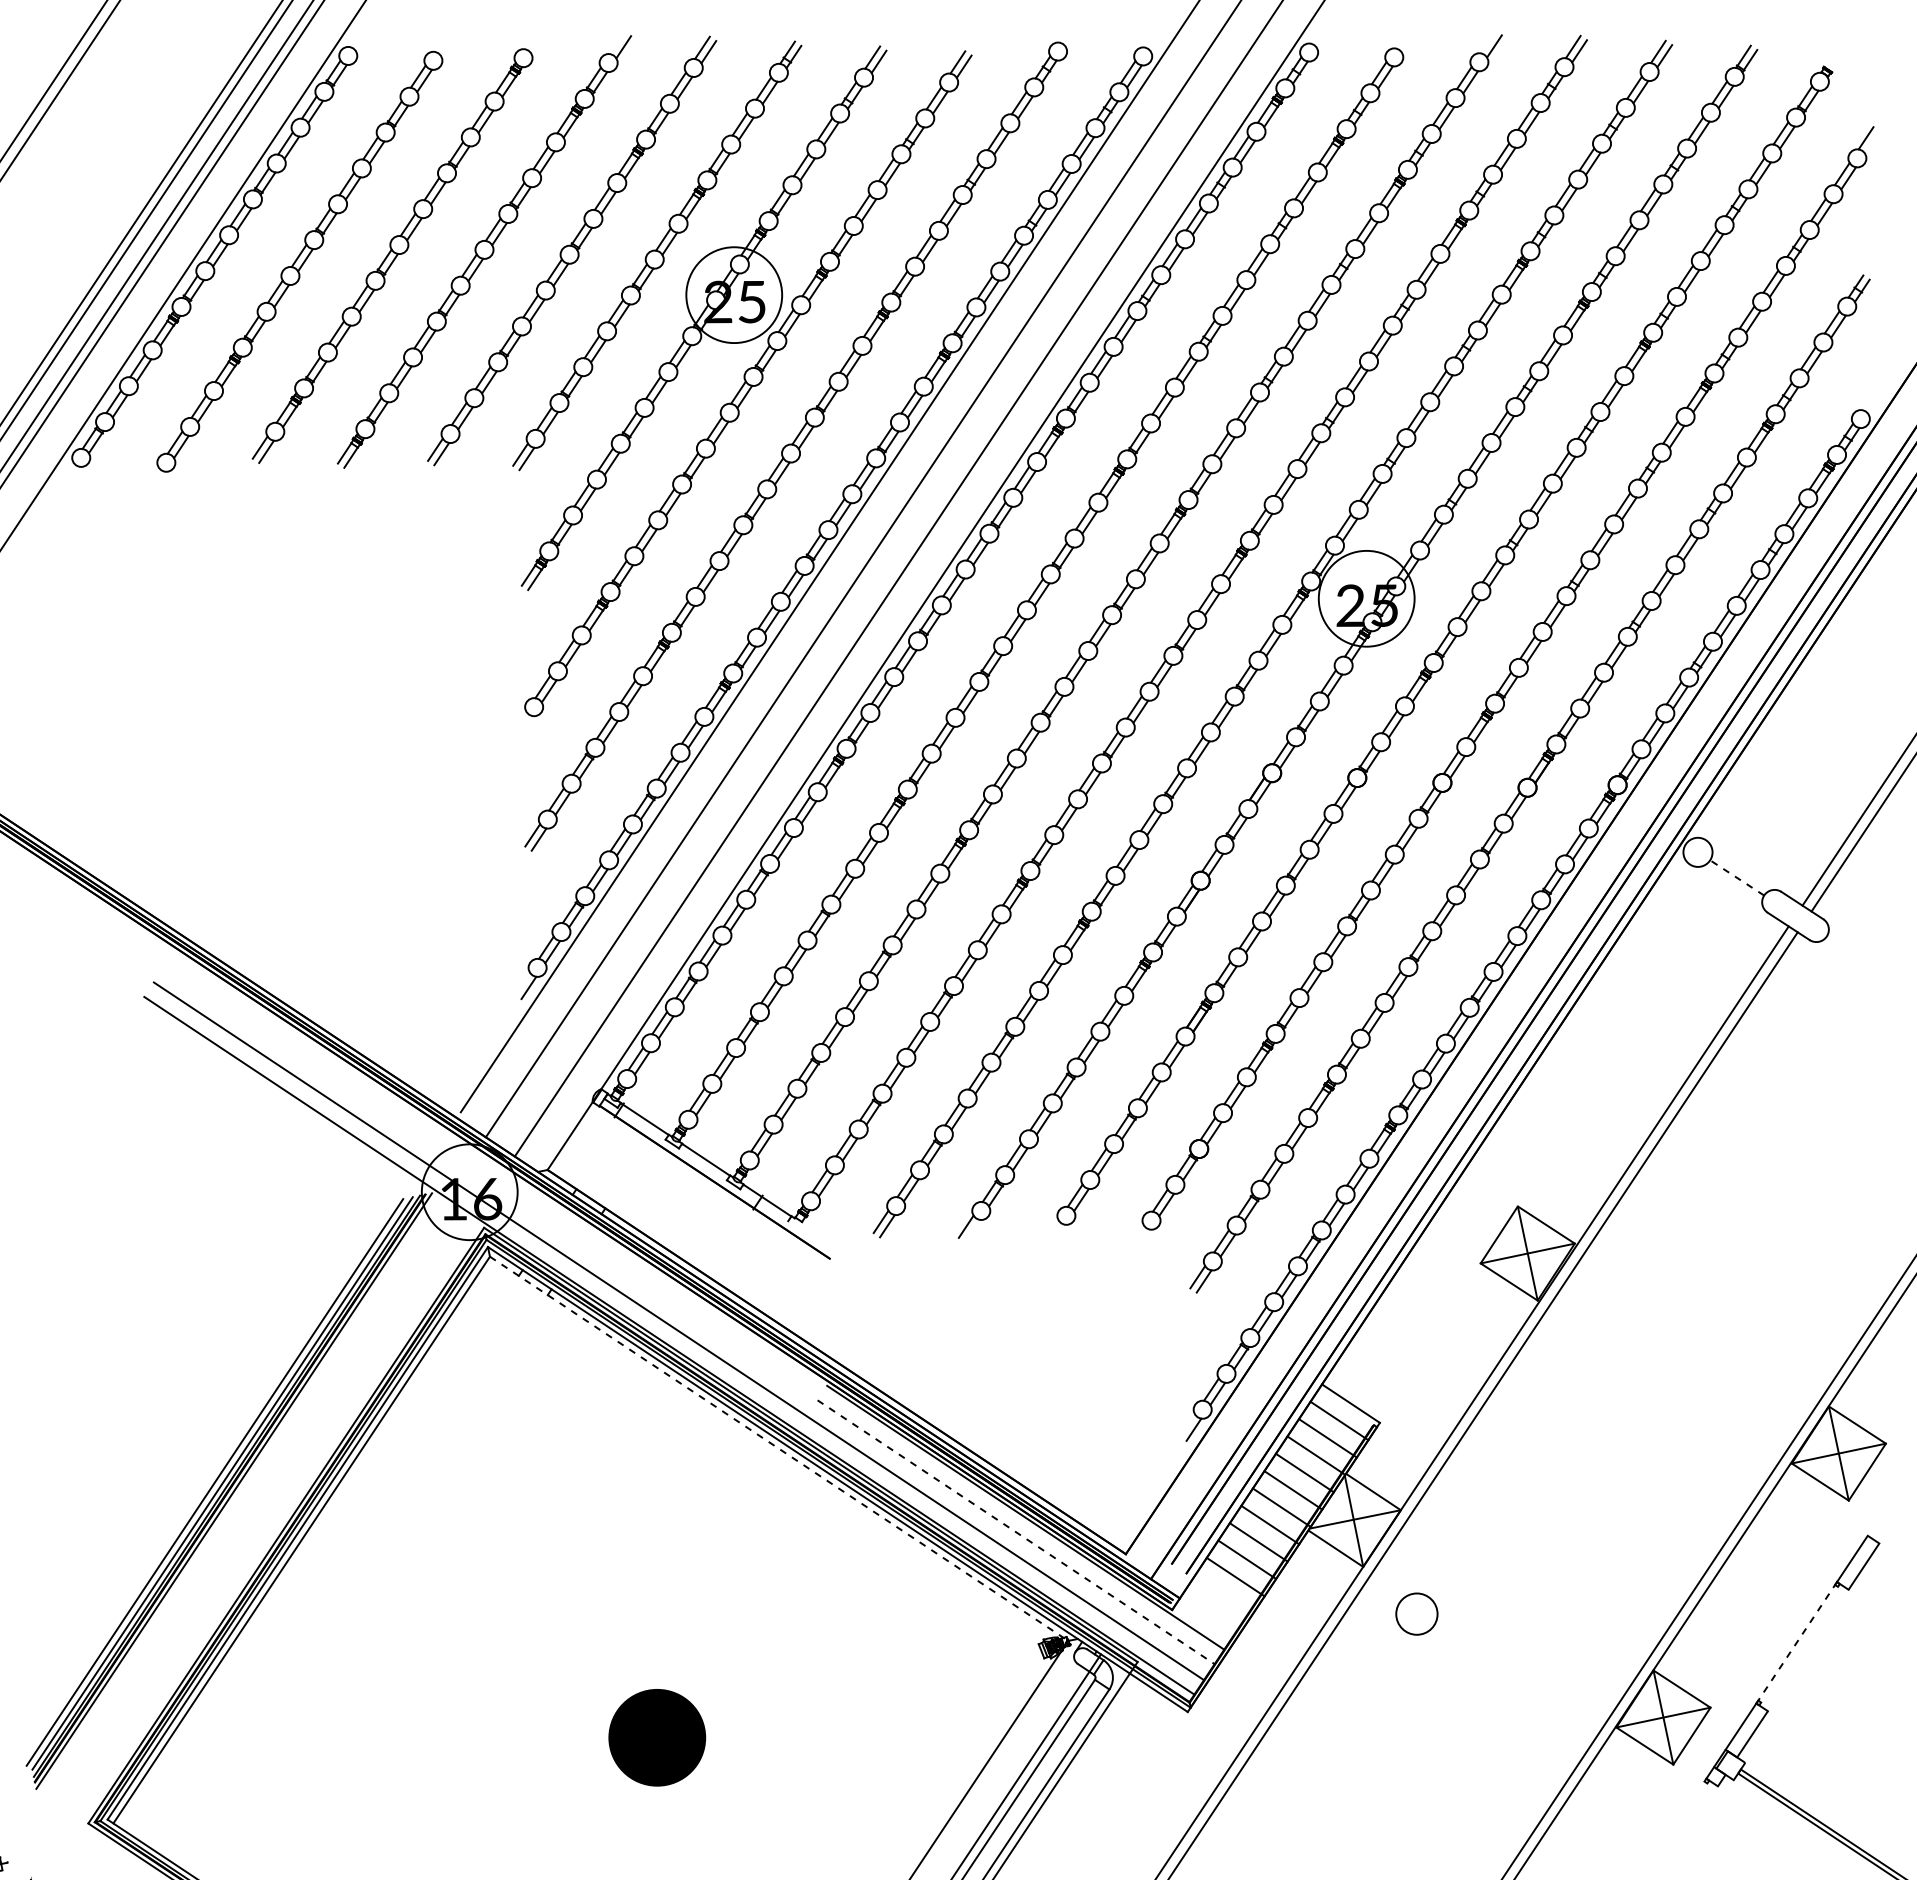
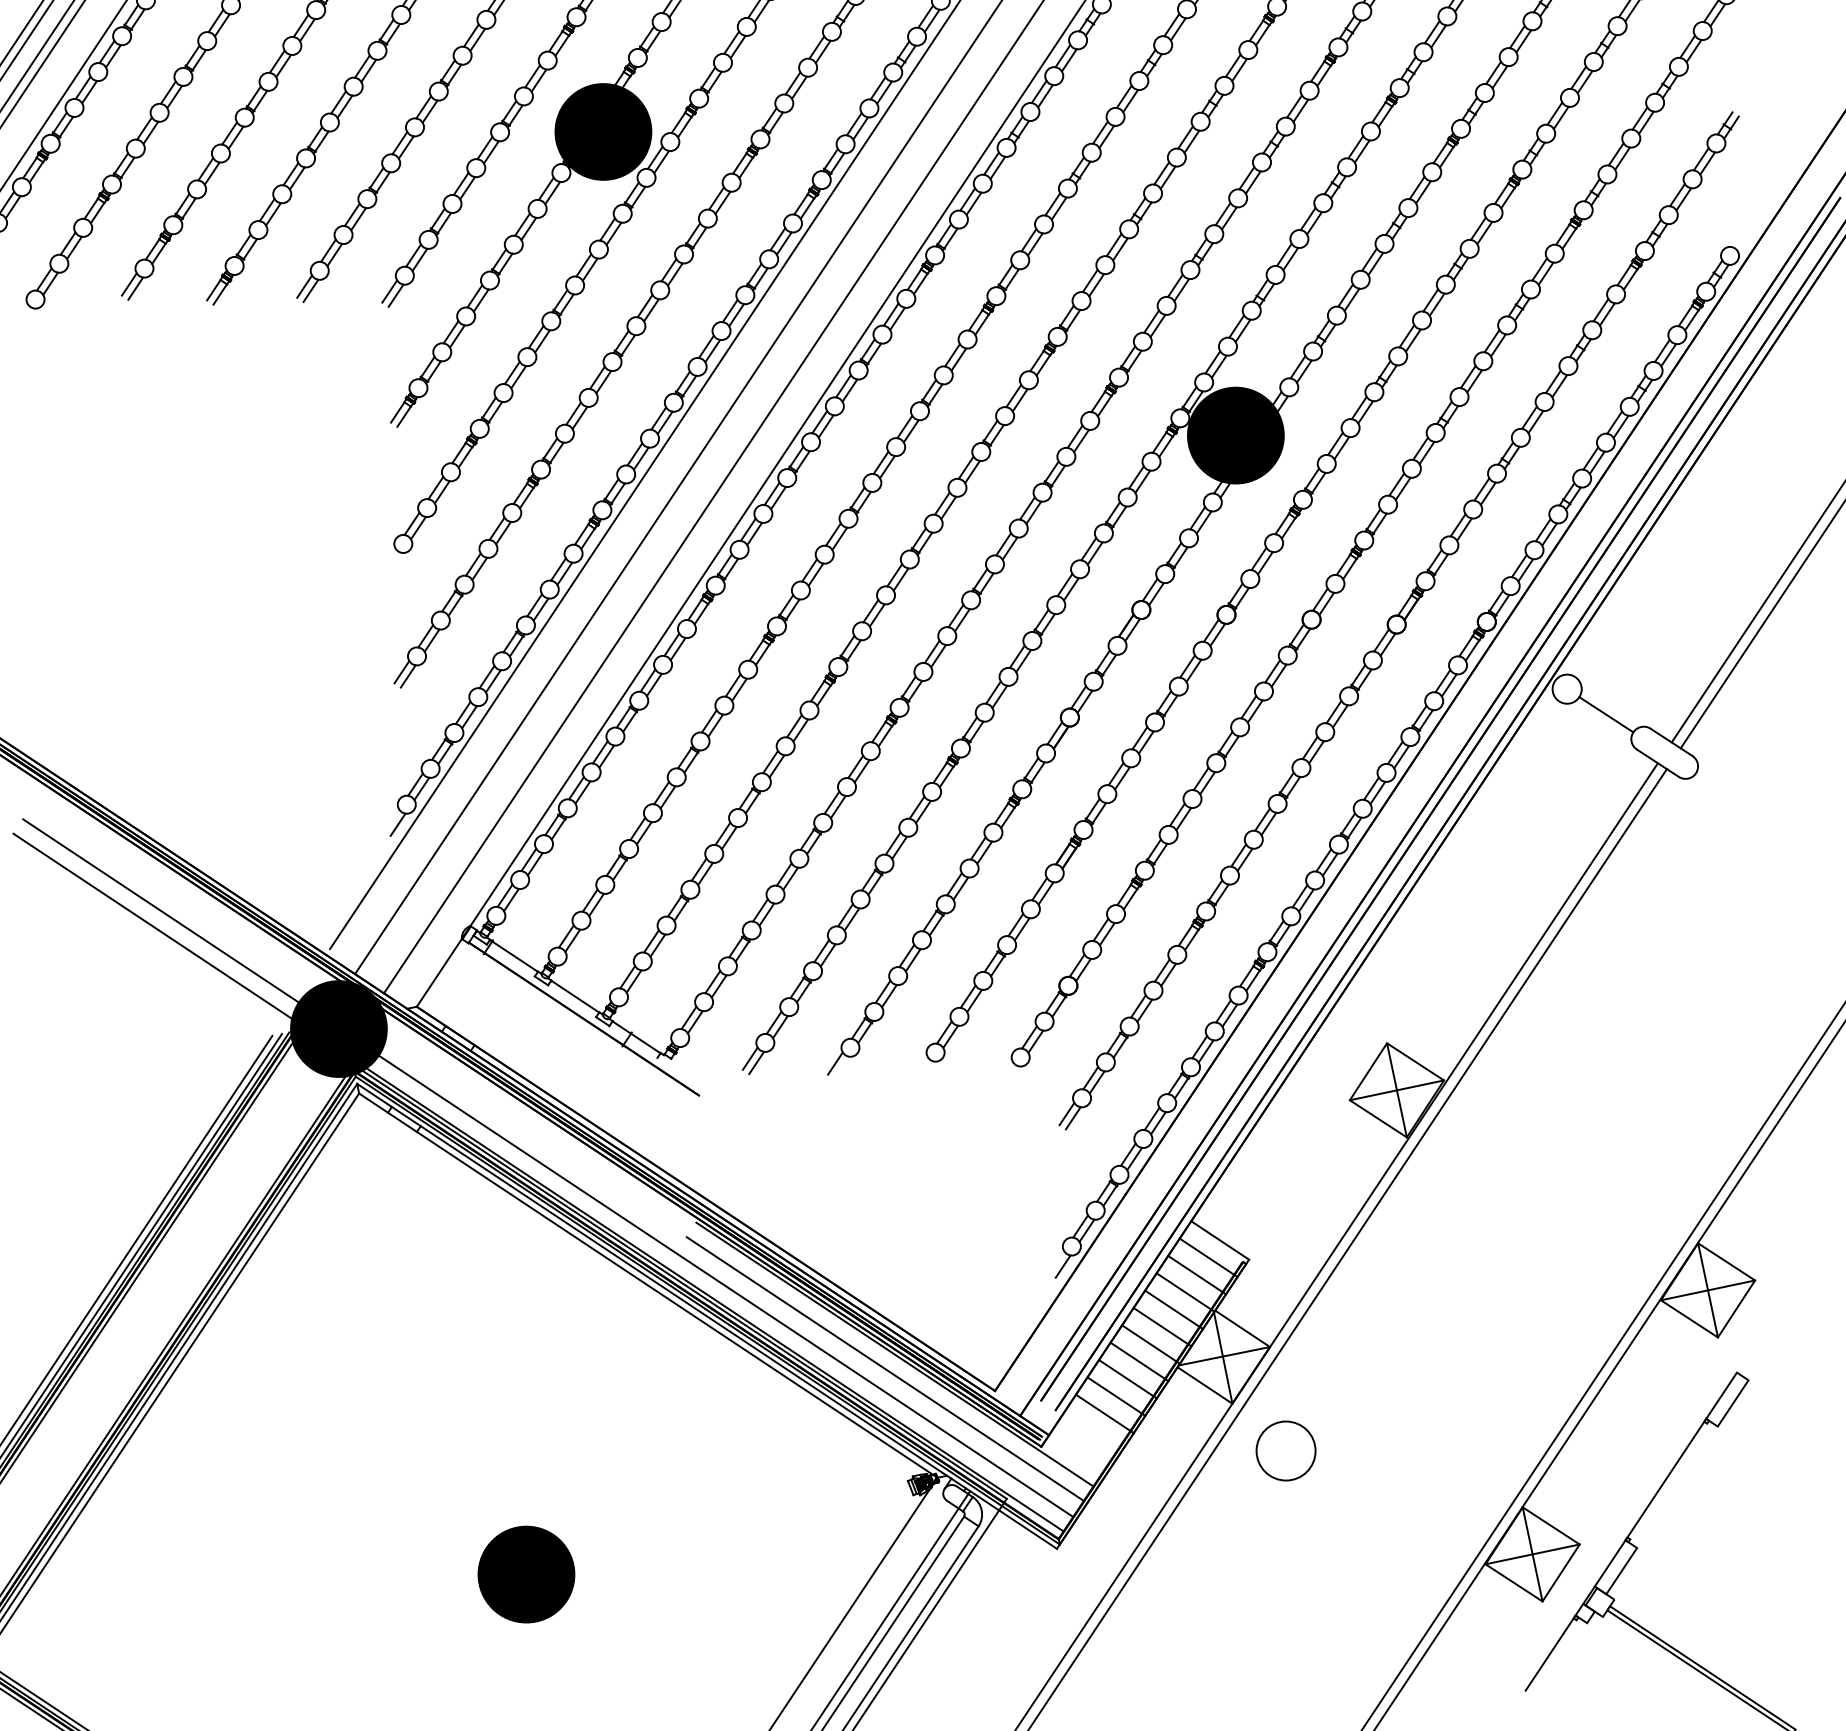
fill: (734, 295) -> (603, 132), added
fill: (1366, 598) -> (1235, 435), added
line: (1736, 877) -> (1605, 714), dashed -> solid
fill: (469, 1192) -> (338, 1029), added
line: (779, 1449) -> (648, 1286), dashed -> solid
line: (1016, 1532) -> (885, 1369), dashed -> solid
circle: (1416, 1613) -> (1285, 1450), size x1.43
line: (1796, 1642) -> (1665, 1479), dashed -> solid
line: (1681, 1815) -> (1550, 1652), added

